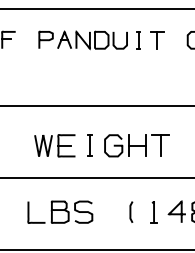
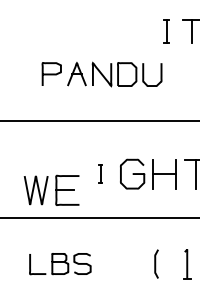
part: (82, 40) -> (101, 74), moved
part: (54, 145) -> (51, 189), moved
part: (89, 145) -> (99, 173), size x0.6
part: (60, 211) -> (60, 263), size x0.7

